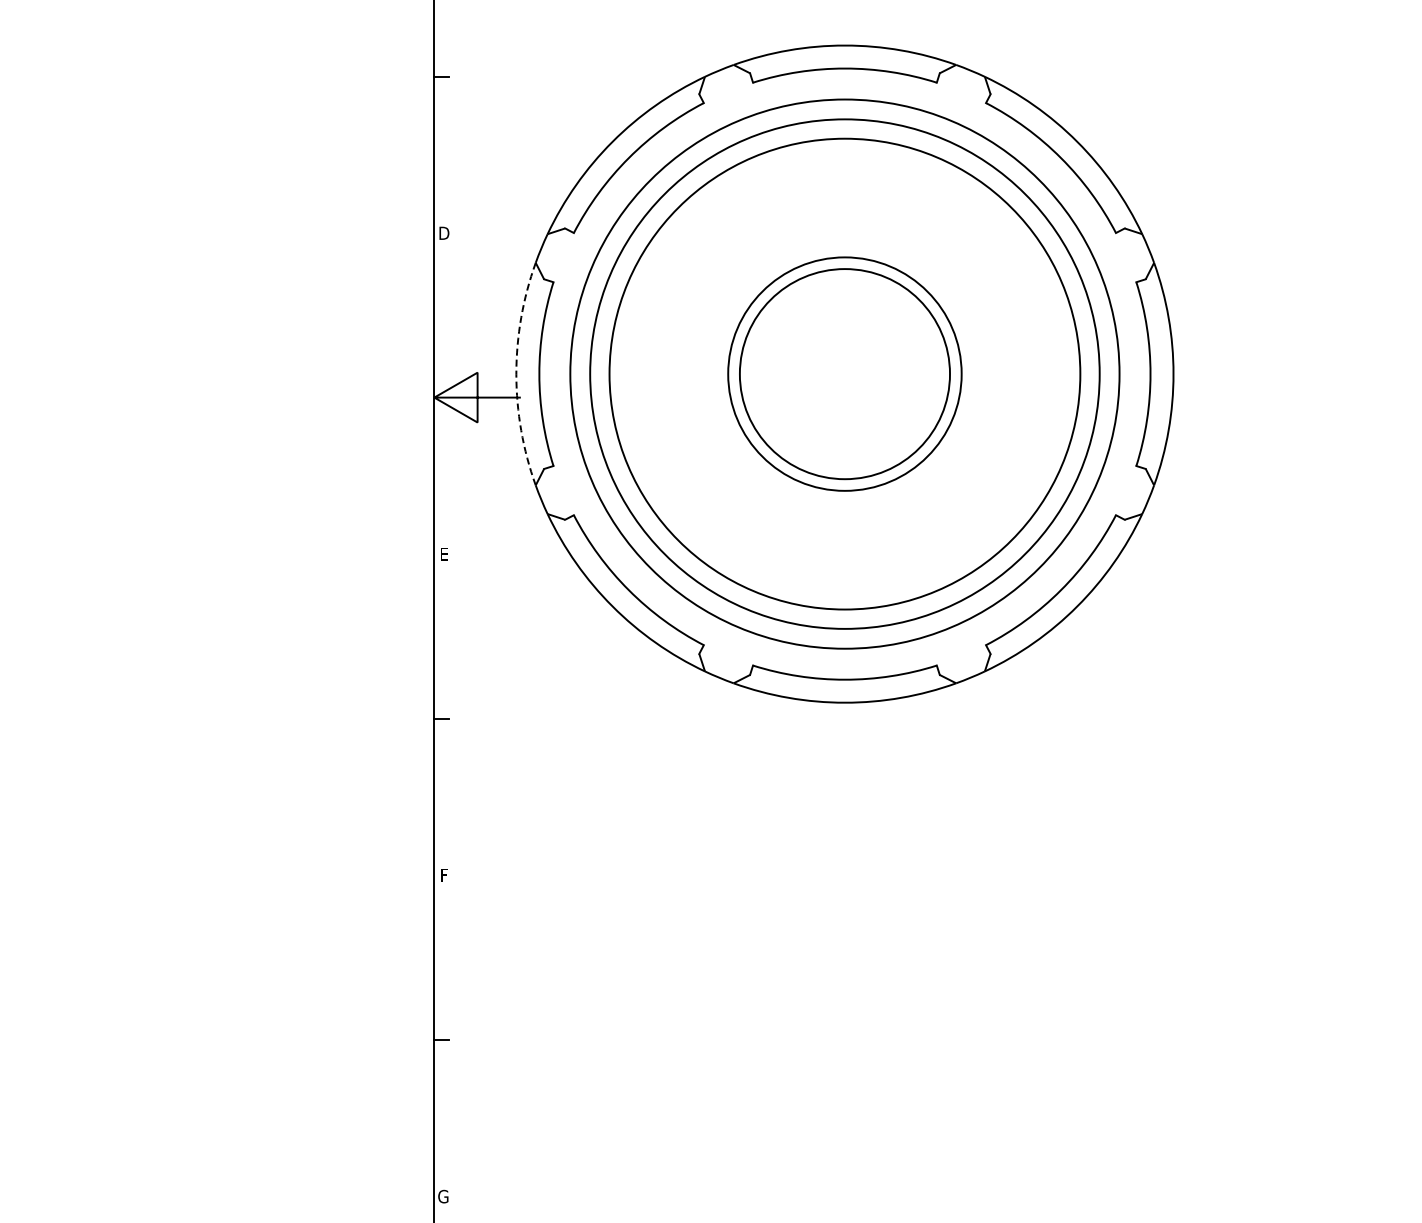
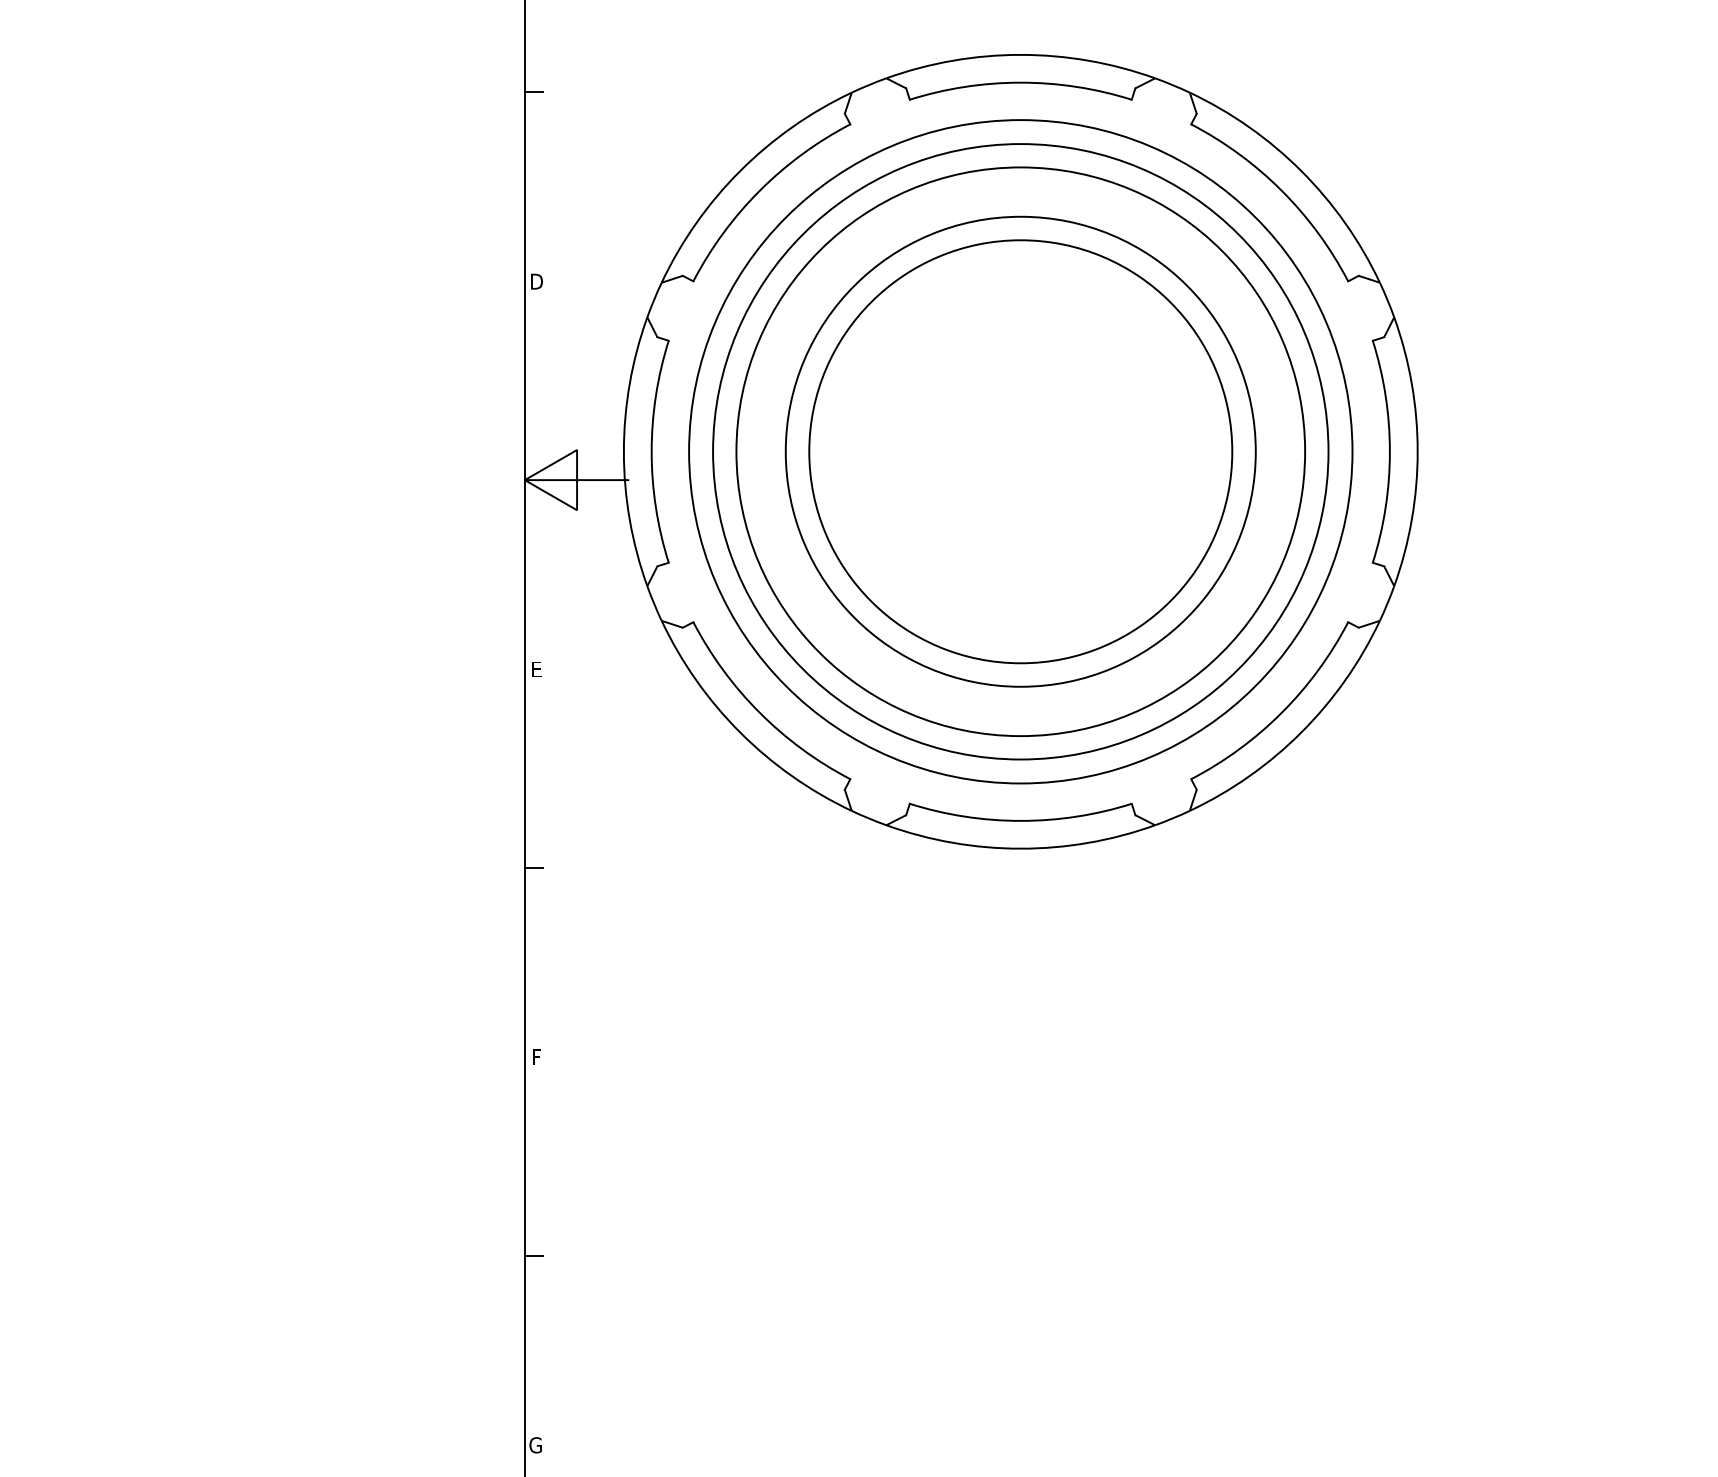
circle: (844, 373) -> (1020, 451), size x1.67
arc: (516, 374) -> (624, 452), dashed -> solid
circle: (844, 374) -> (1020, 452), size x1.67

